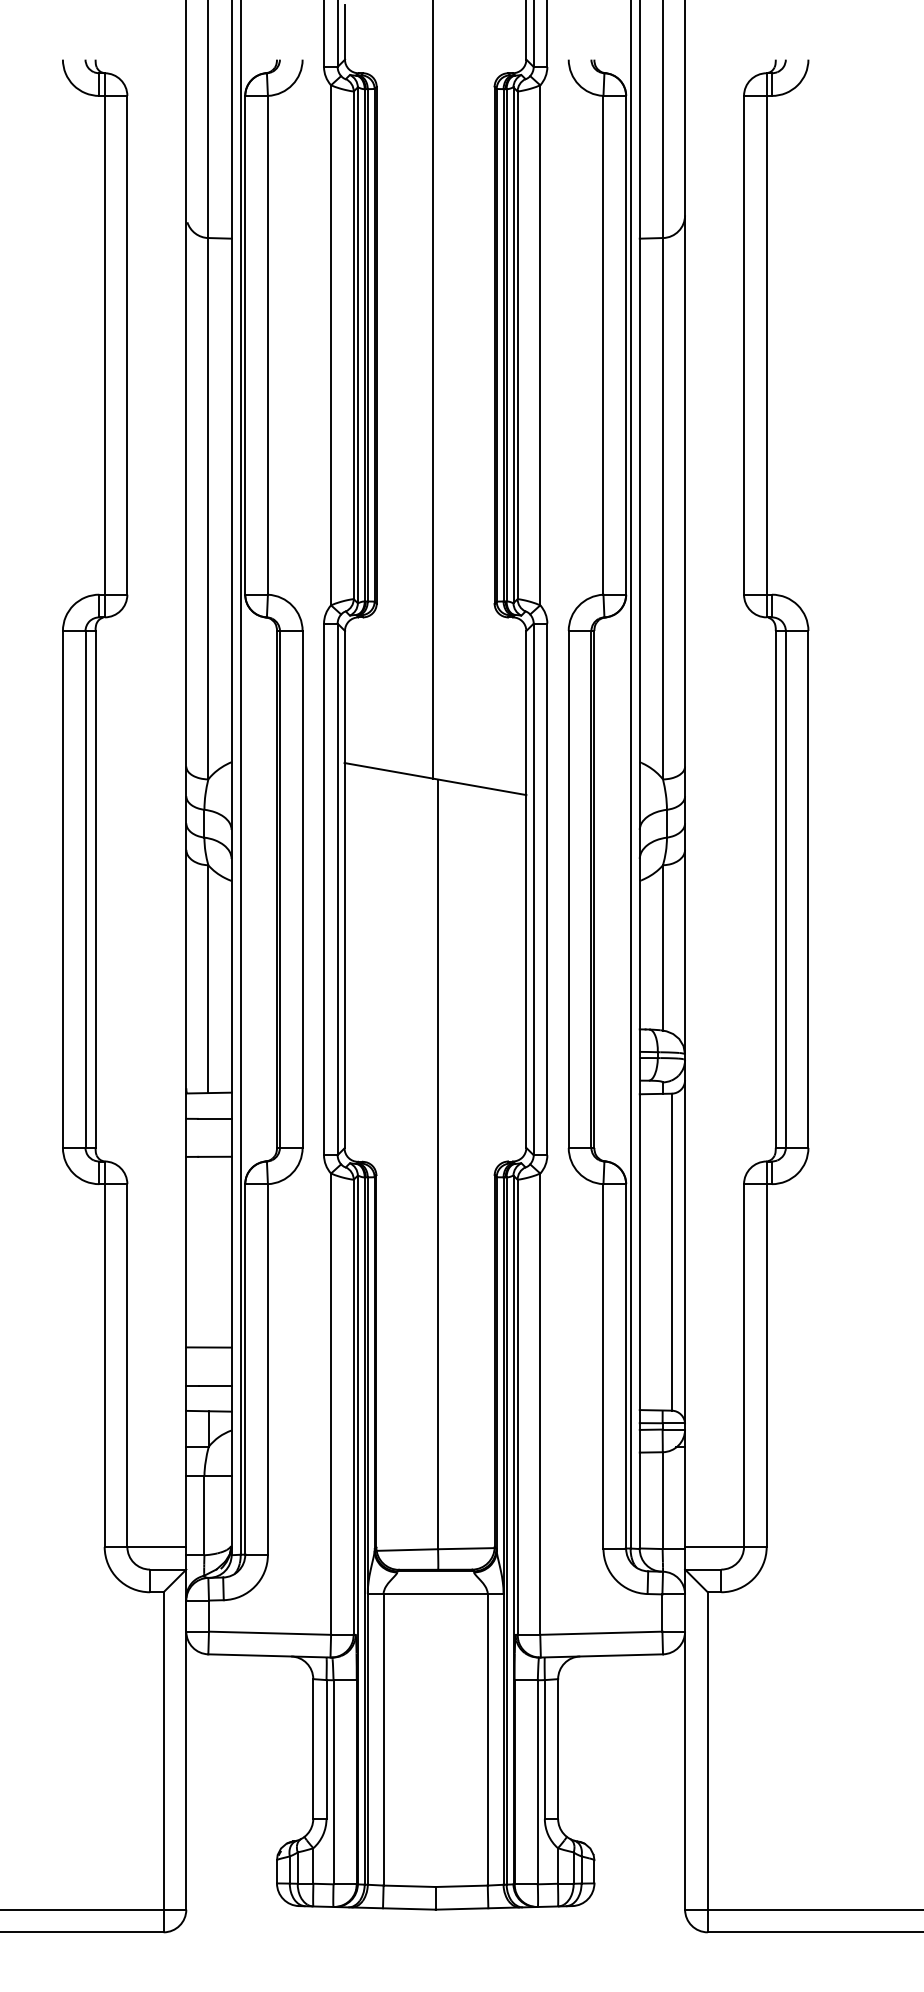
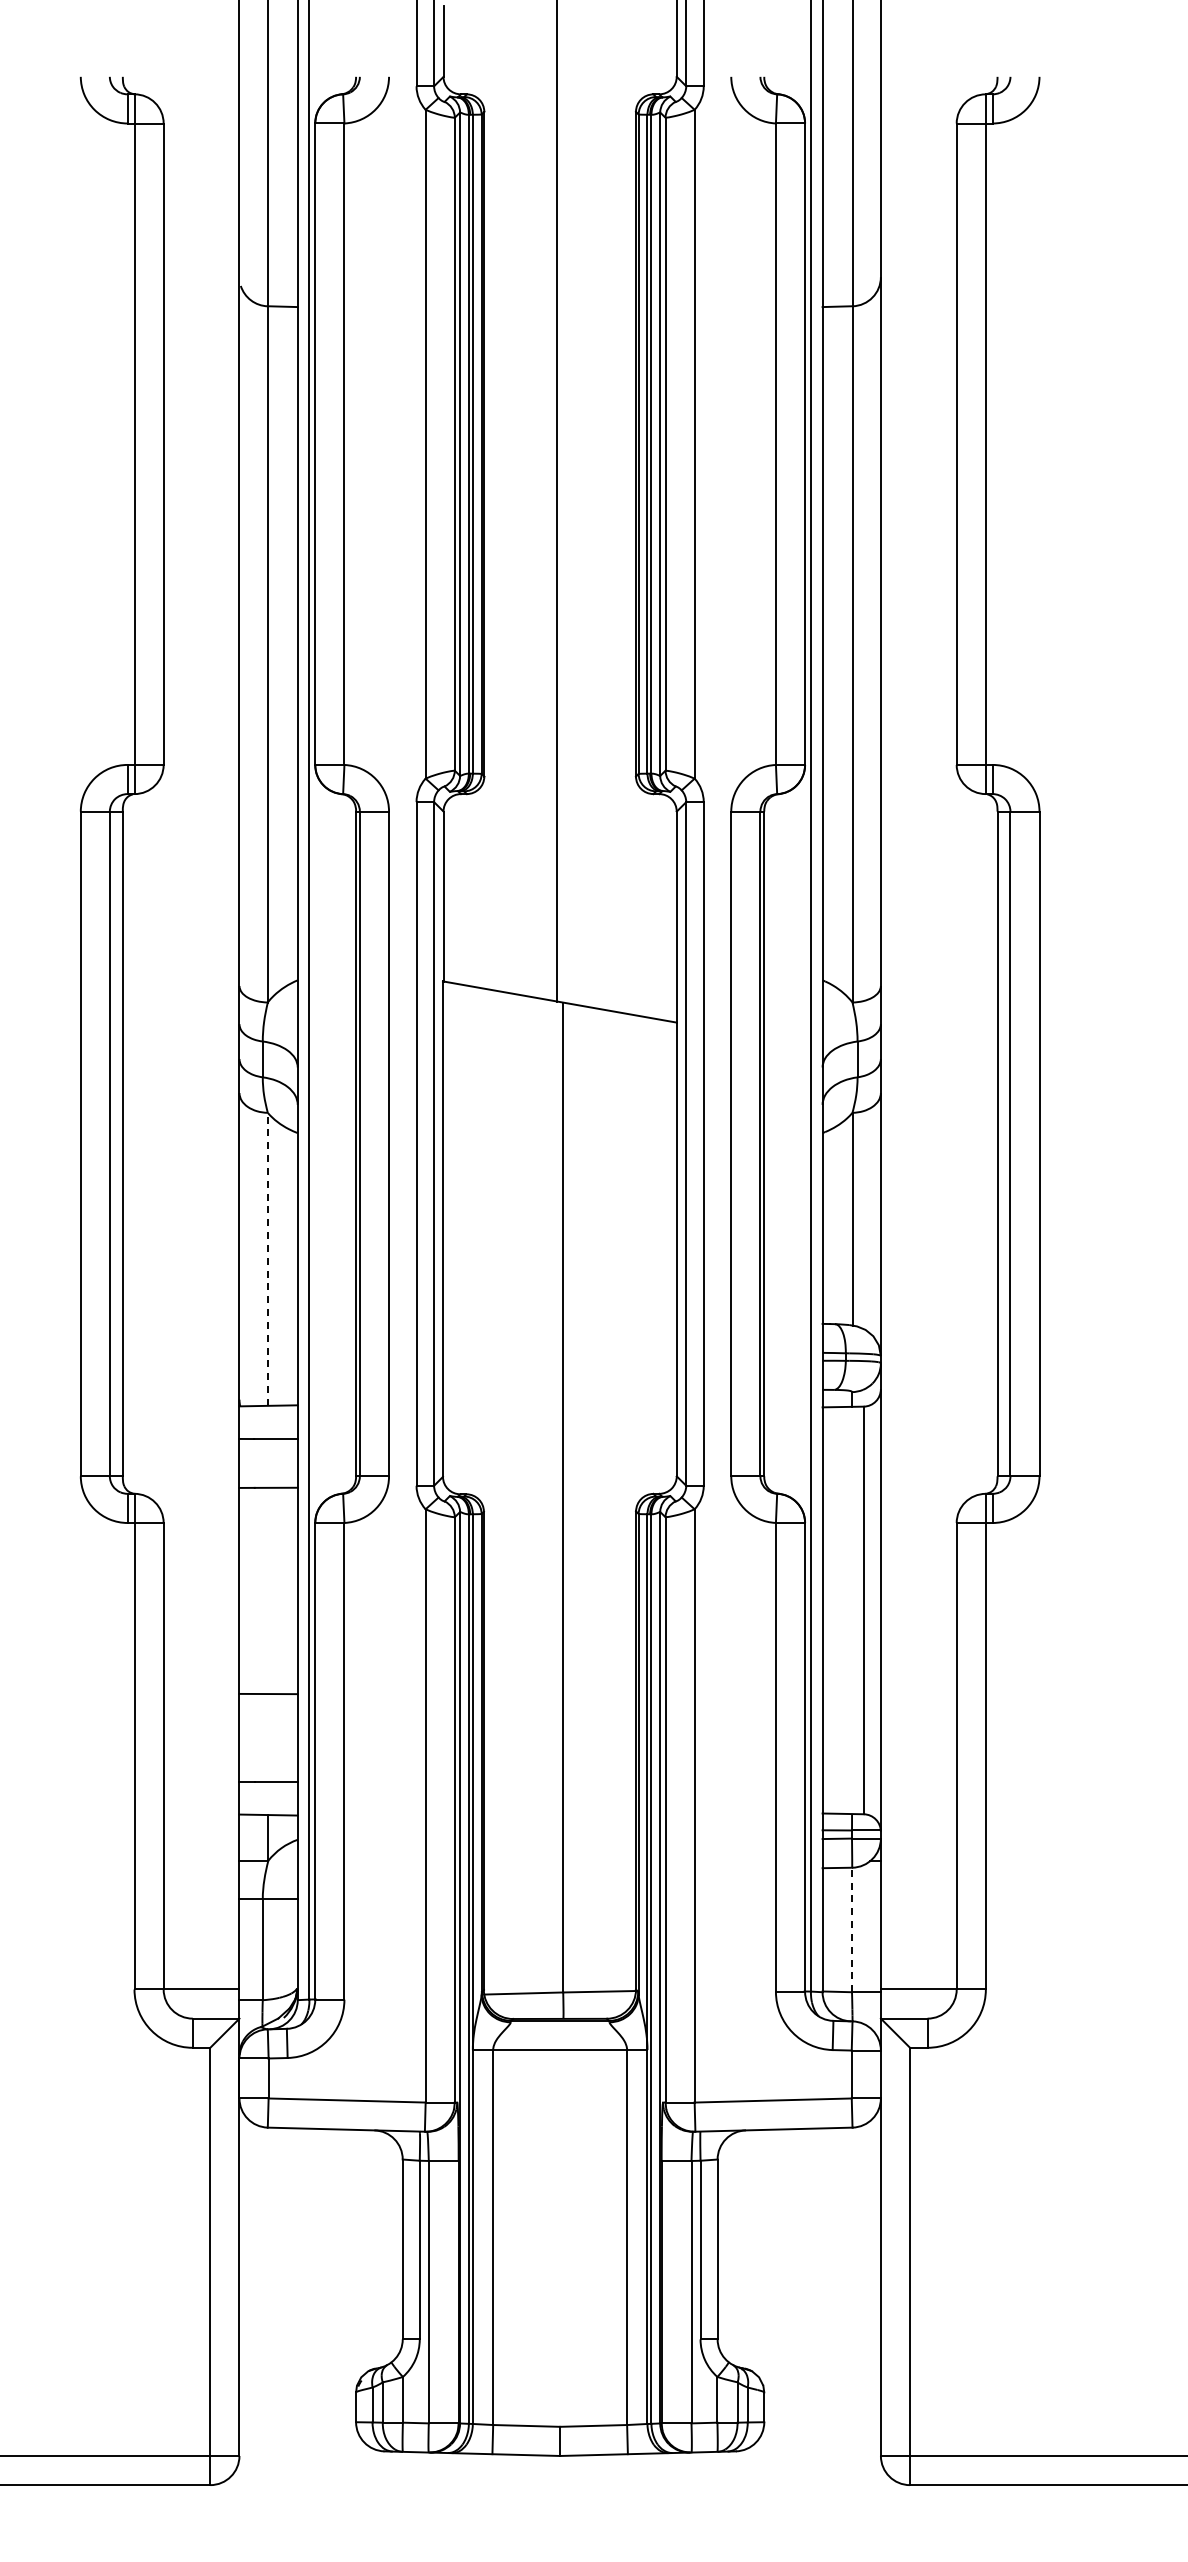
line: (208, 979) -> (267, 1259), solid -> dashed
line: (208, 1347) -> (268, 1693), moved
line: (662, 1500) -> (851, 1929), solid -> dashed

